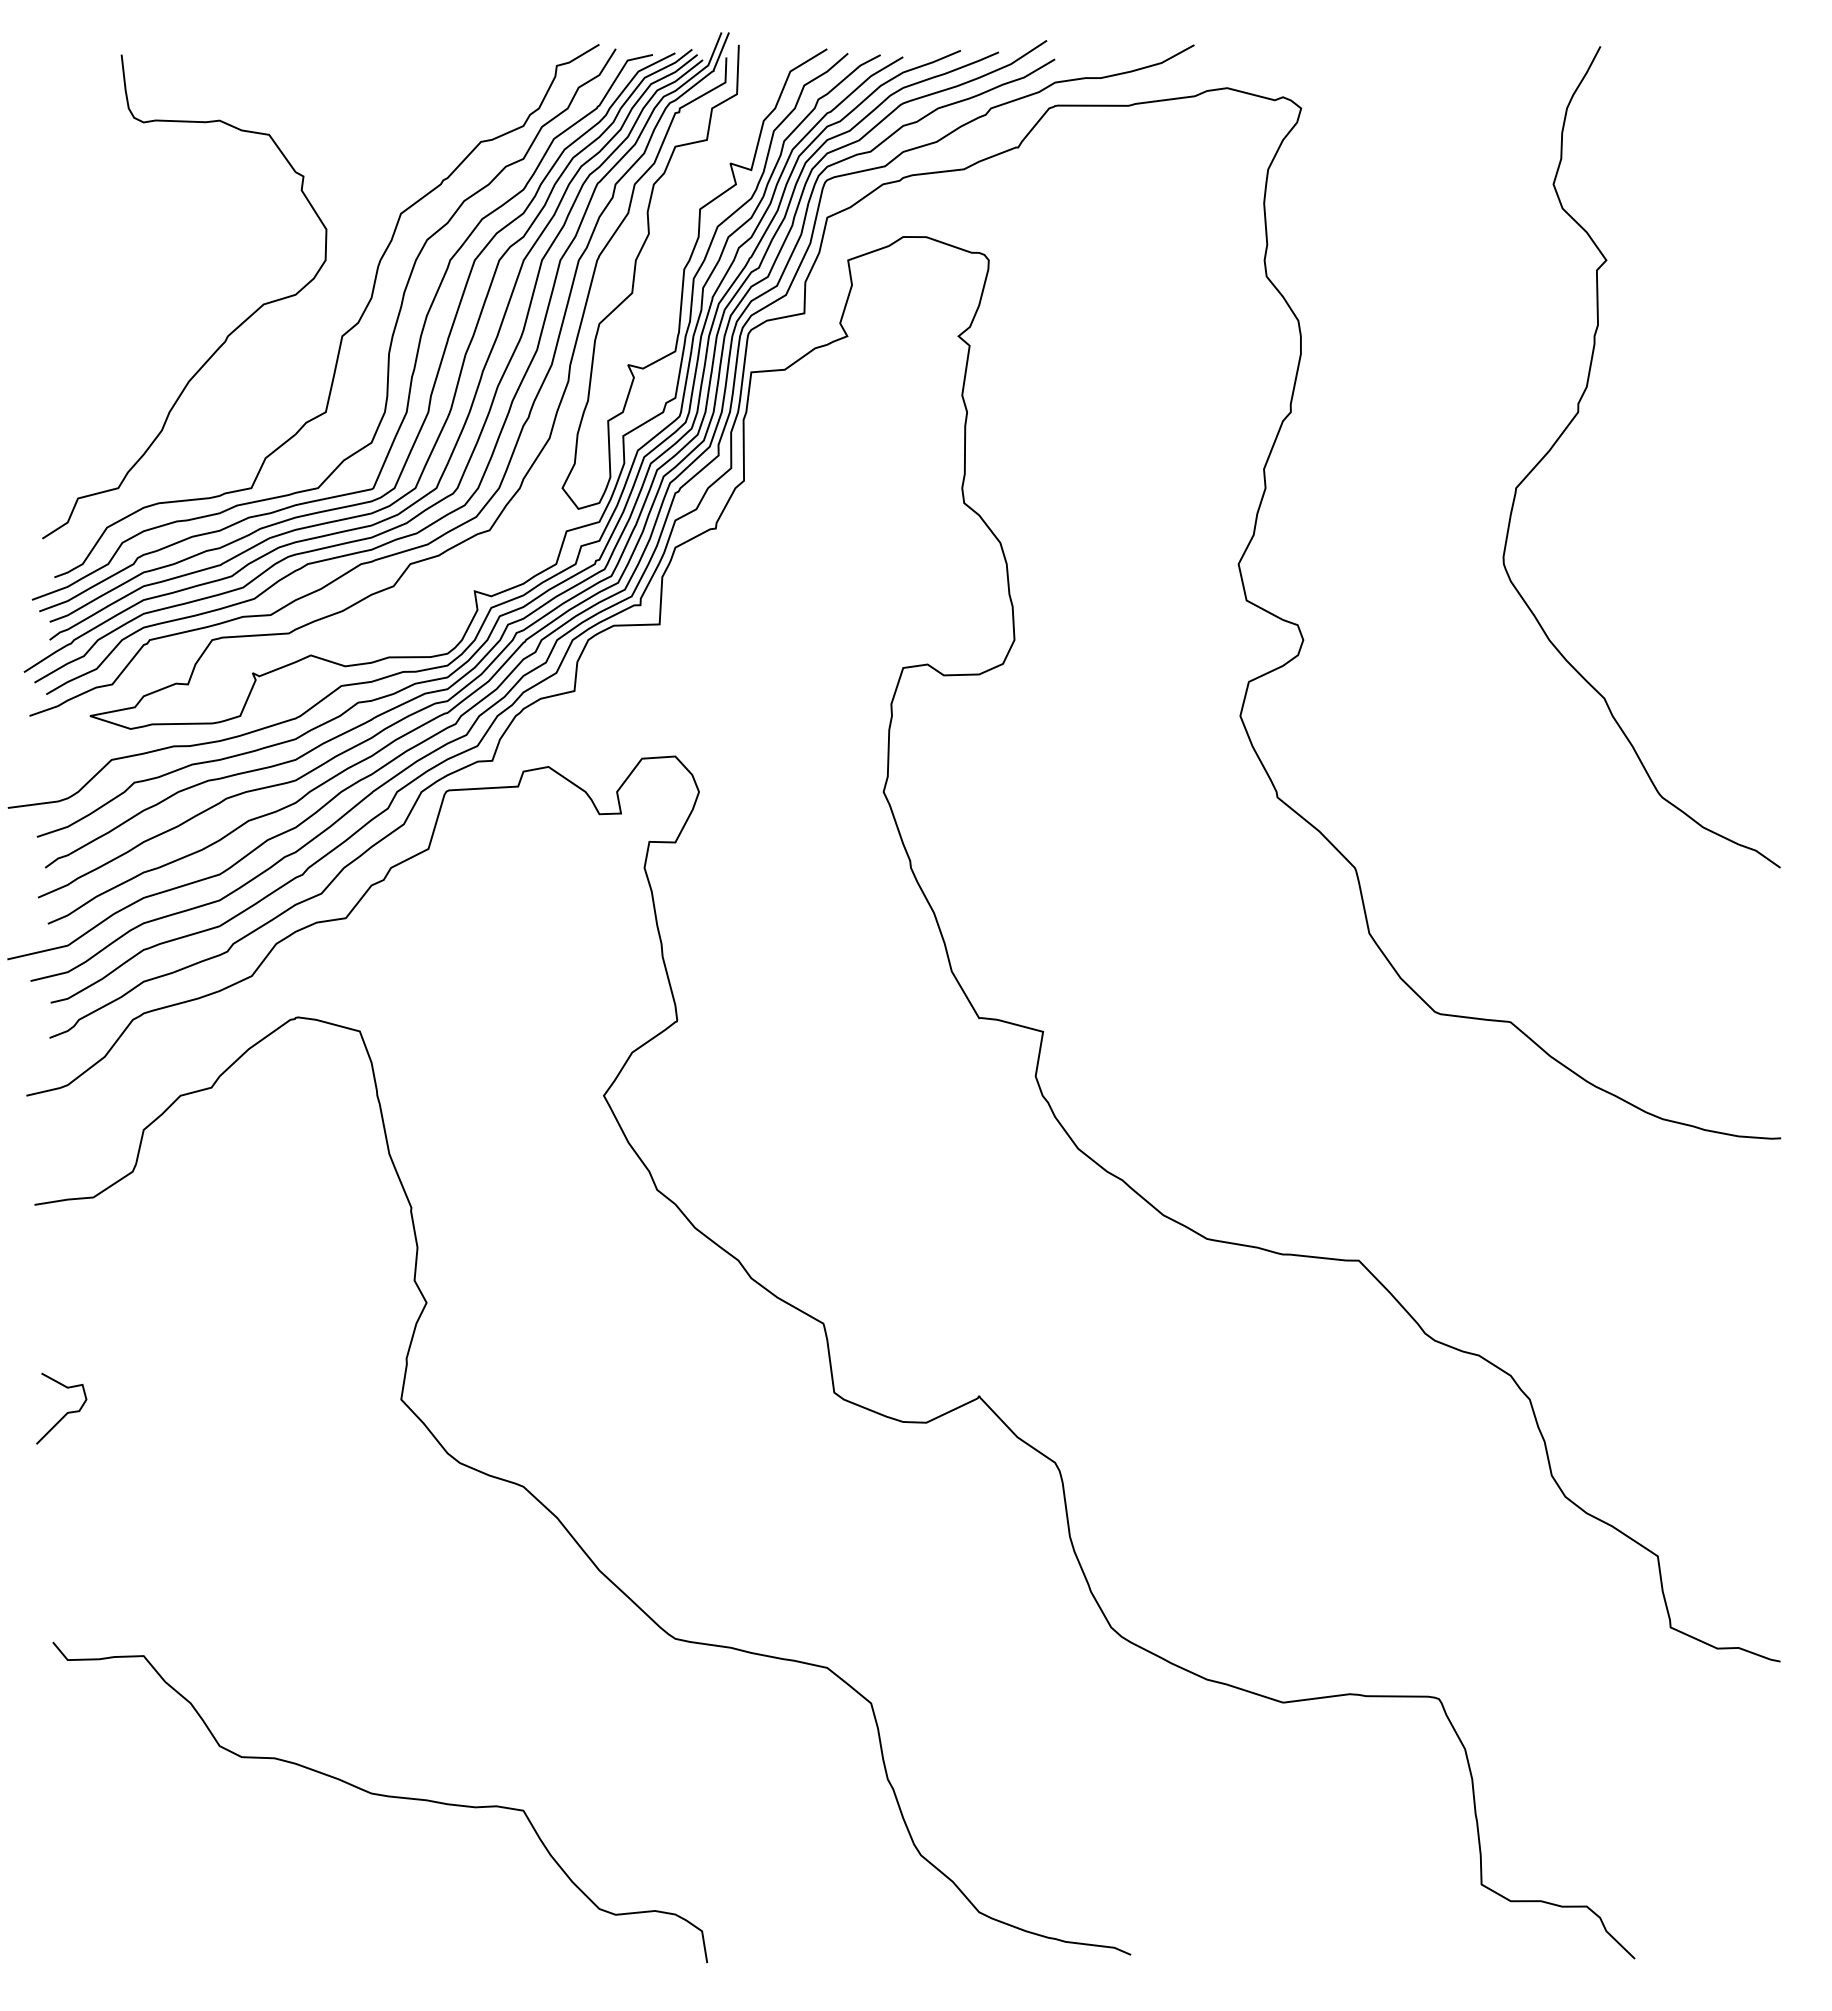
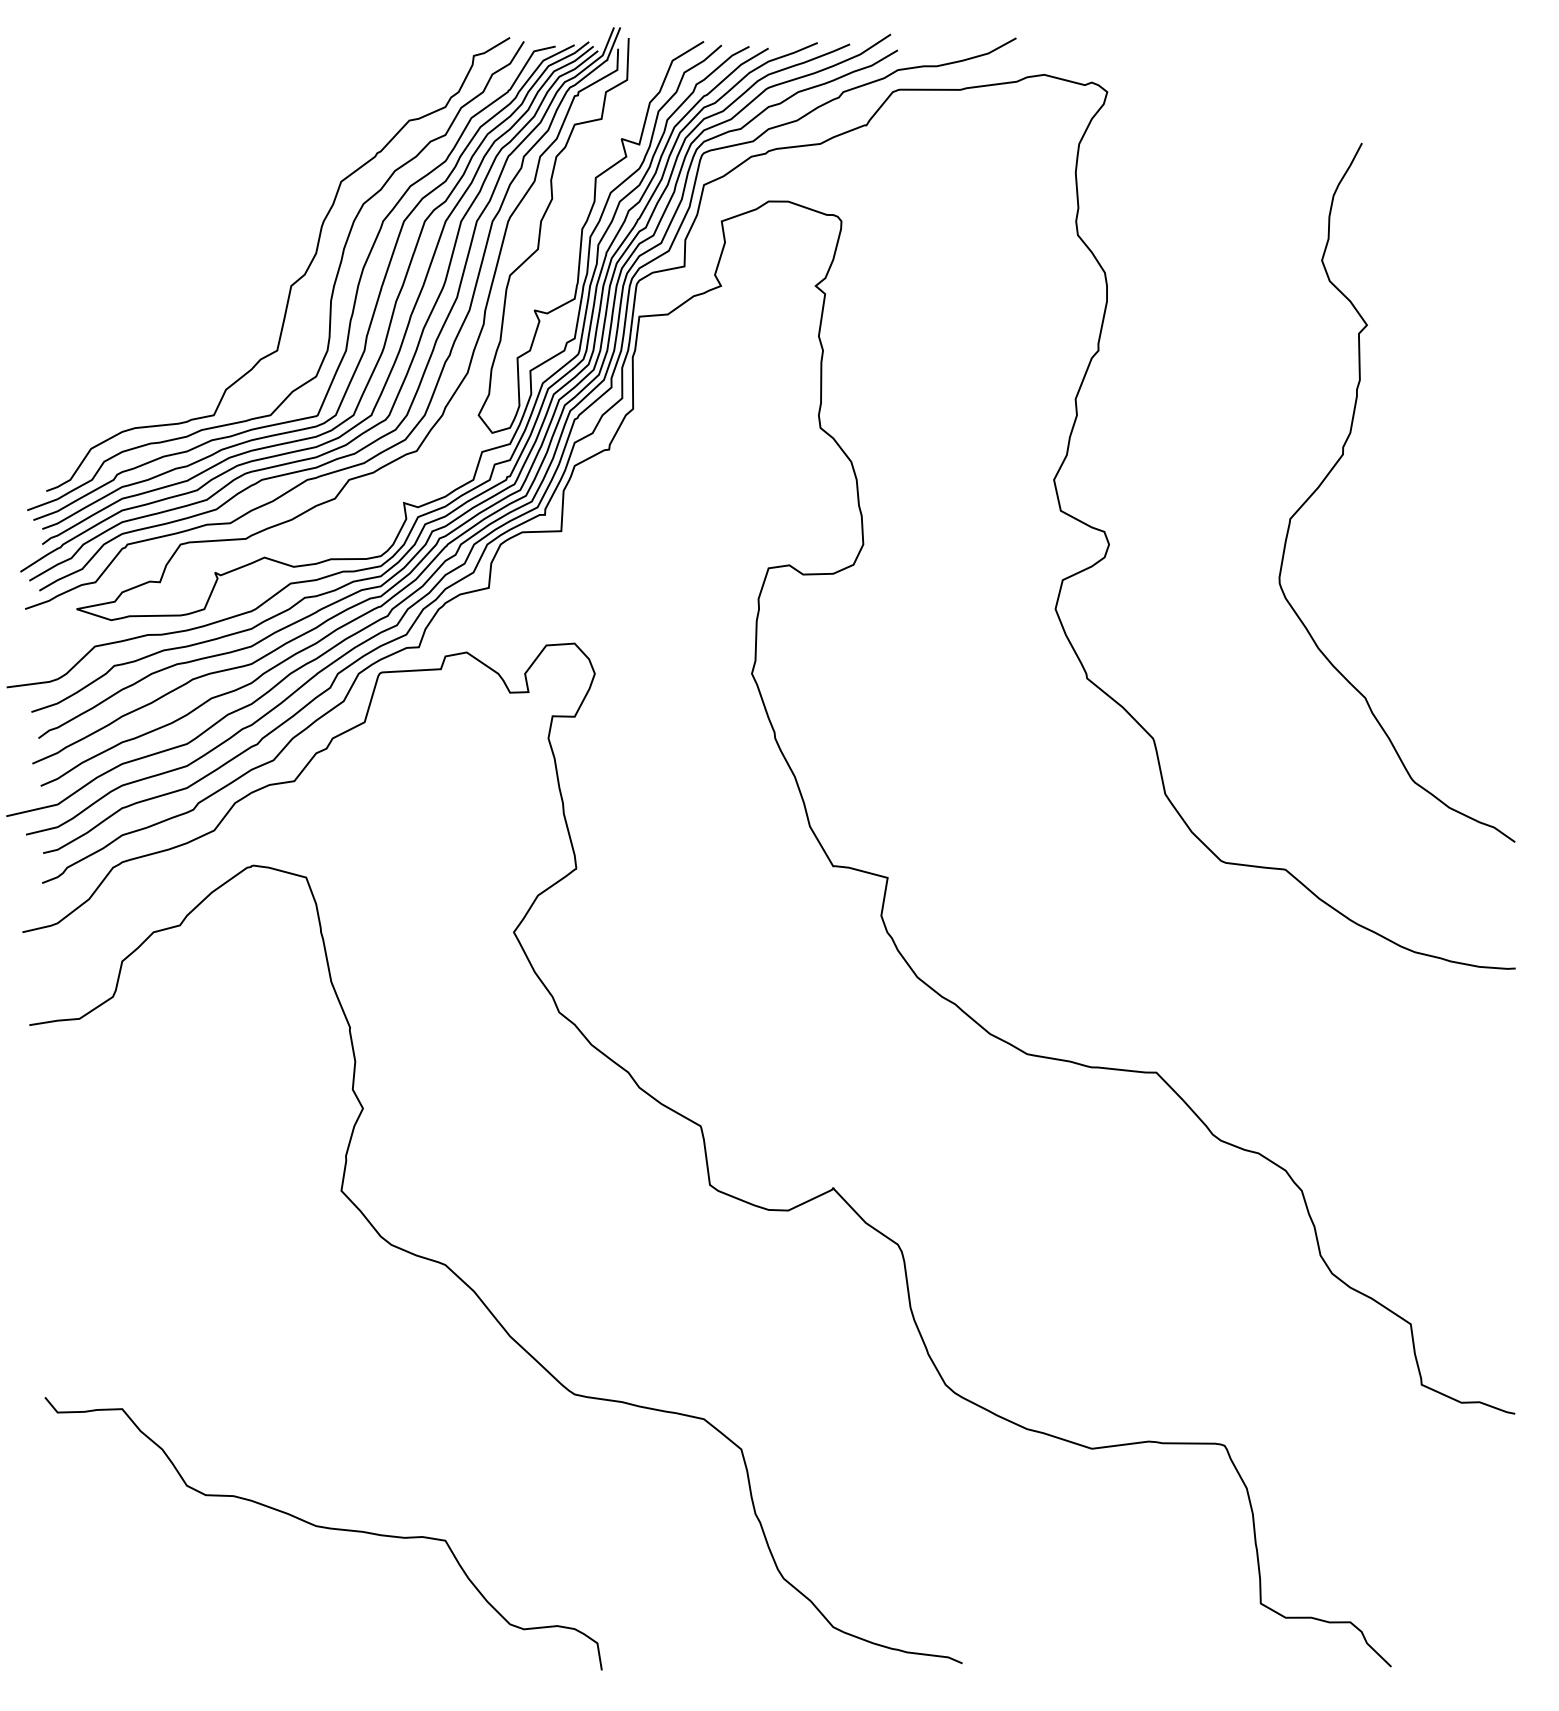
curve: (226, 336) -> (192, 286), removed
curve: (1578, 413) -> (1343, 455), moved
curve: (66, 1412) -> (56, 1201), removed

